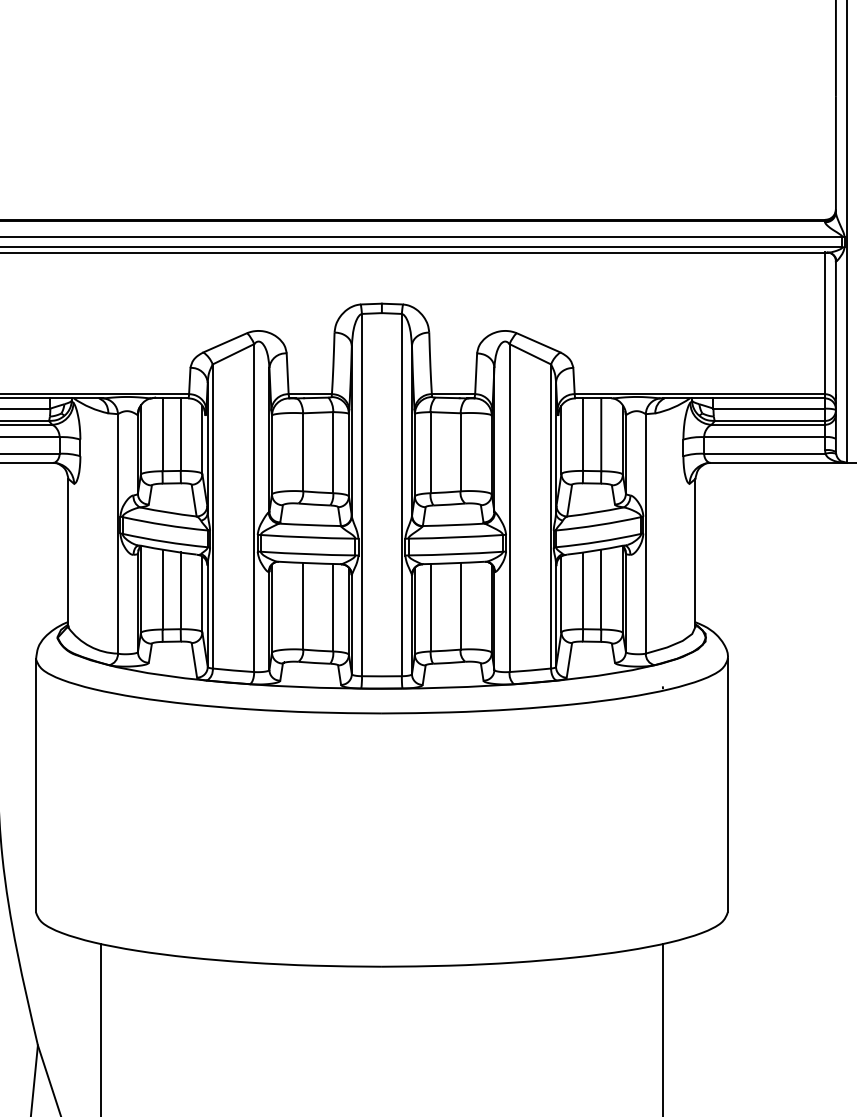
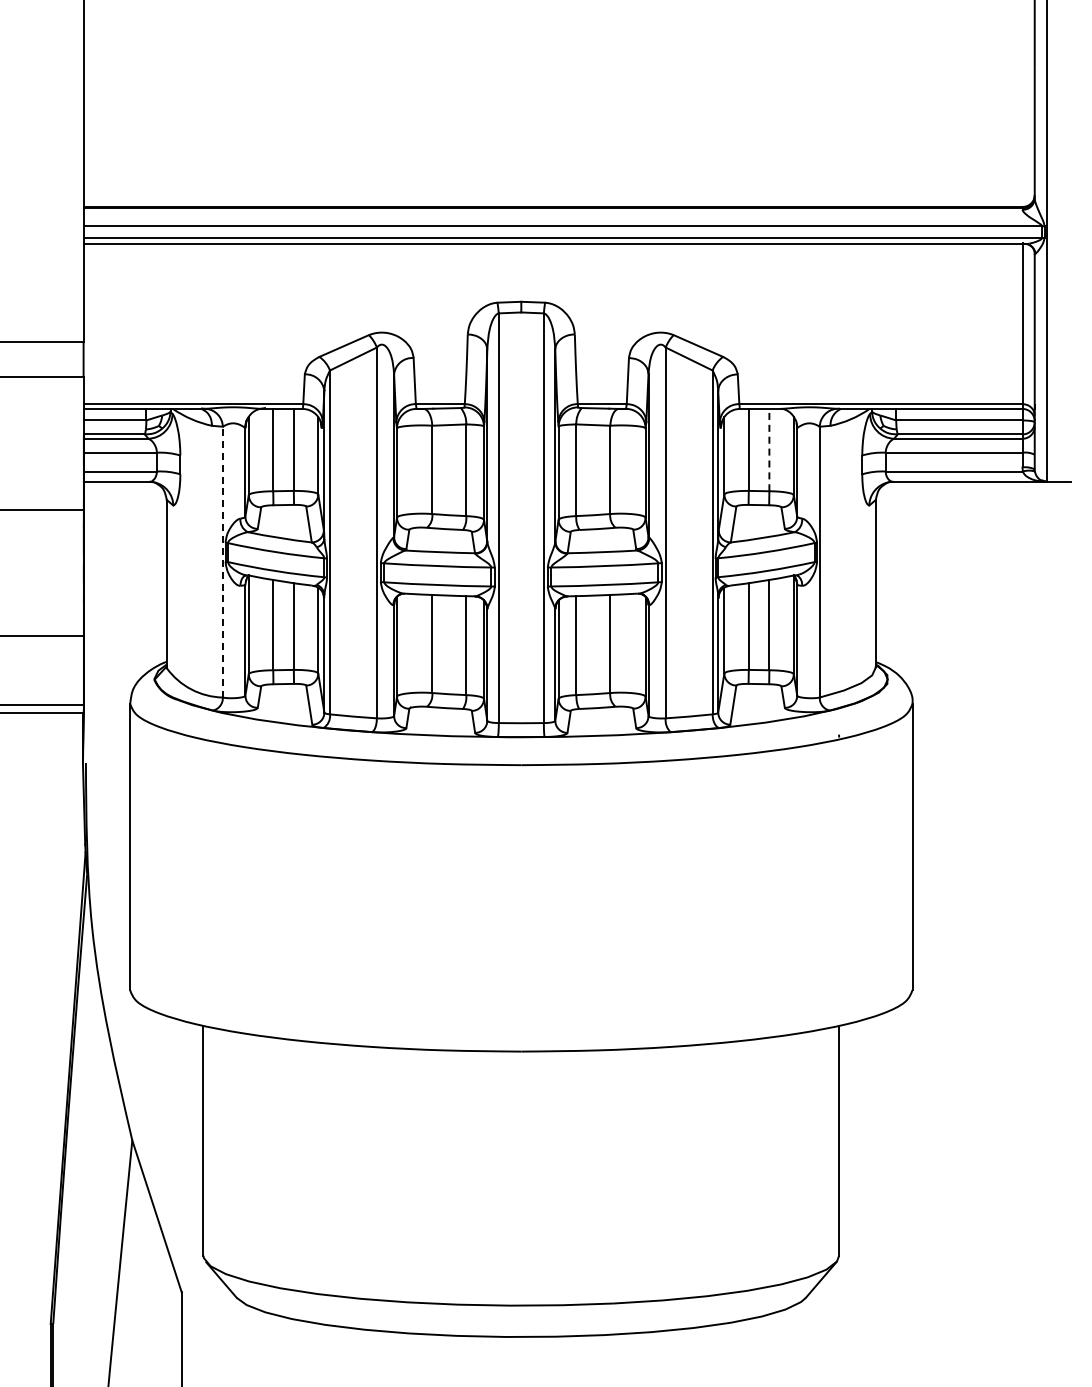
line: (601, 434) -> (769, 449), solid -> dashed
line: (117, 533) -> (222, 561), solid -> dashed

